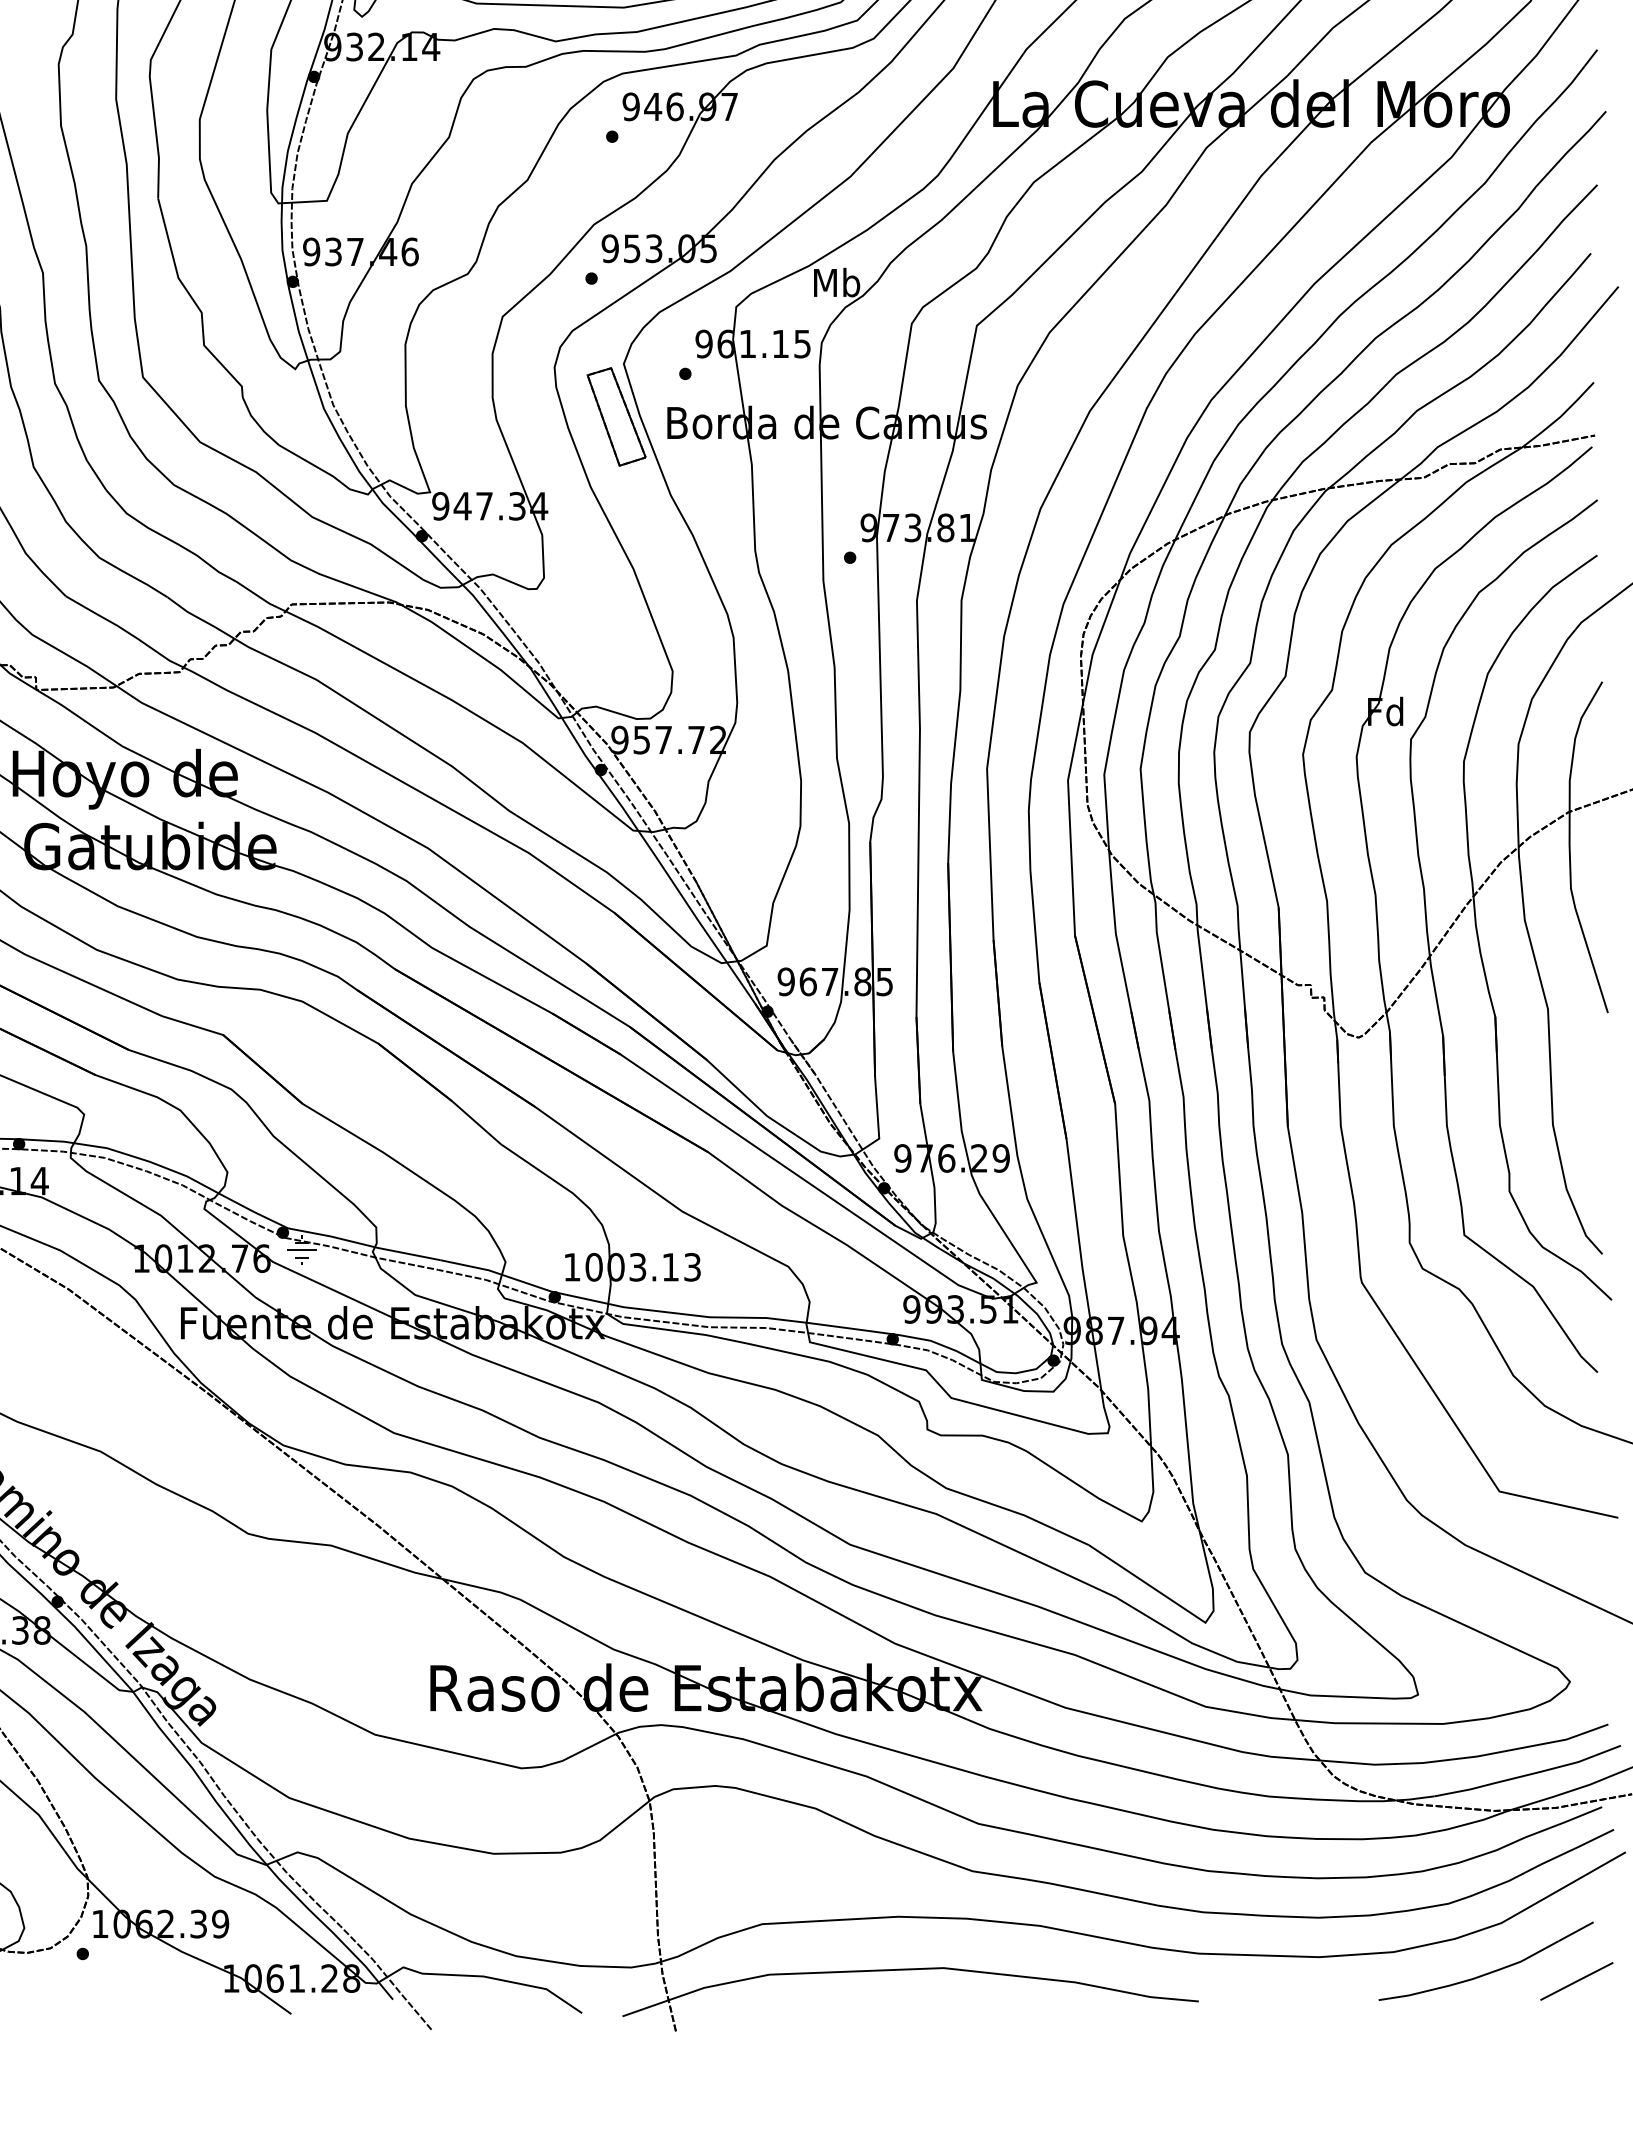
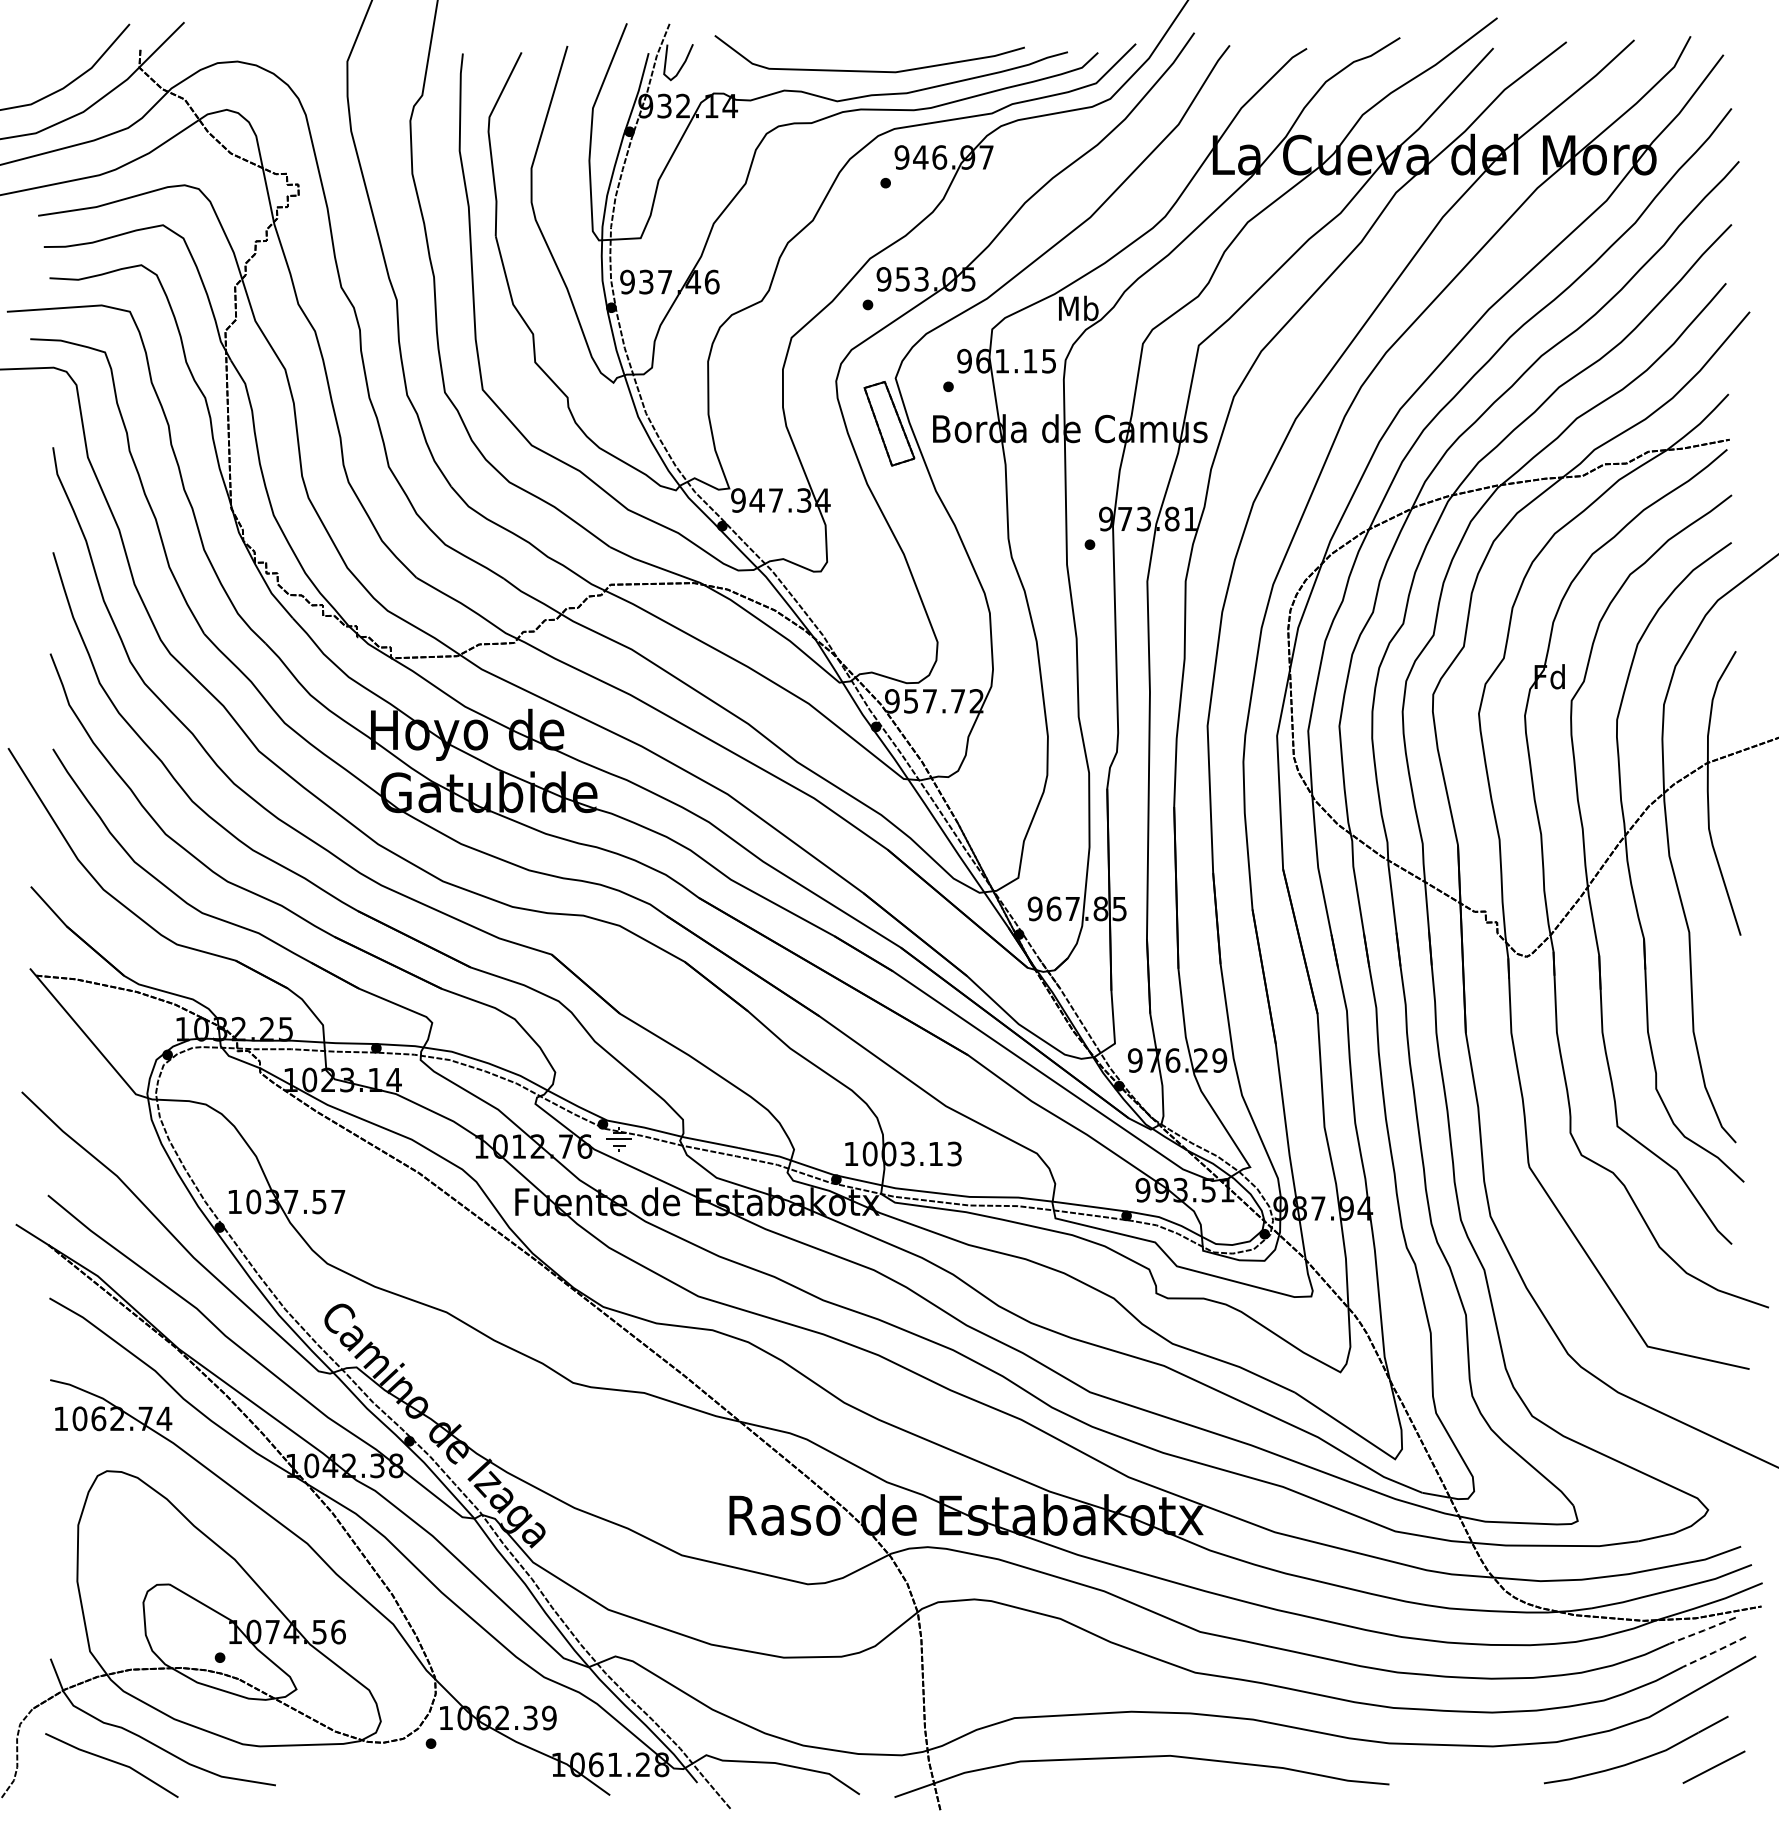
line: (1563, 1823) -> (1702, 1631), solid -> dashed
line: (1577, 1847) -> (1714, 1652), solid -> dashed

